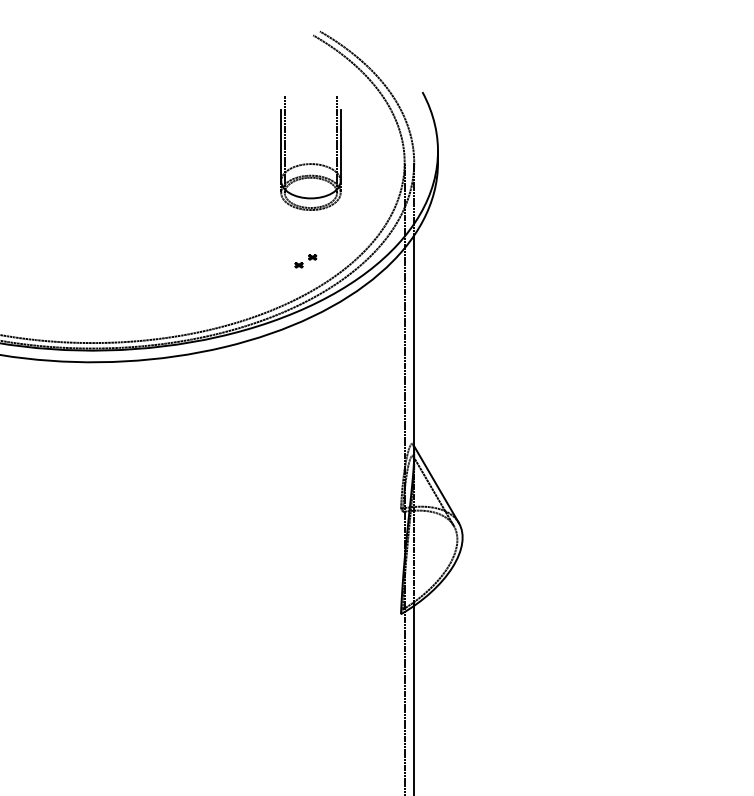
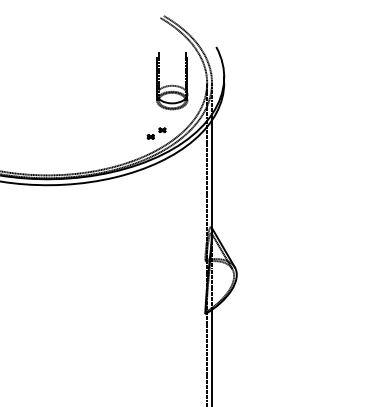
part: (311, 155) -> (172, 81), moved
part: (305, 261) -> (156, 133), size x1.67

